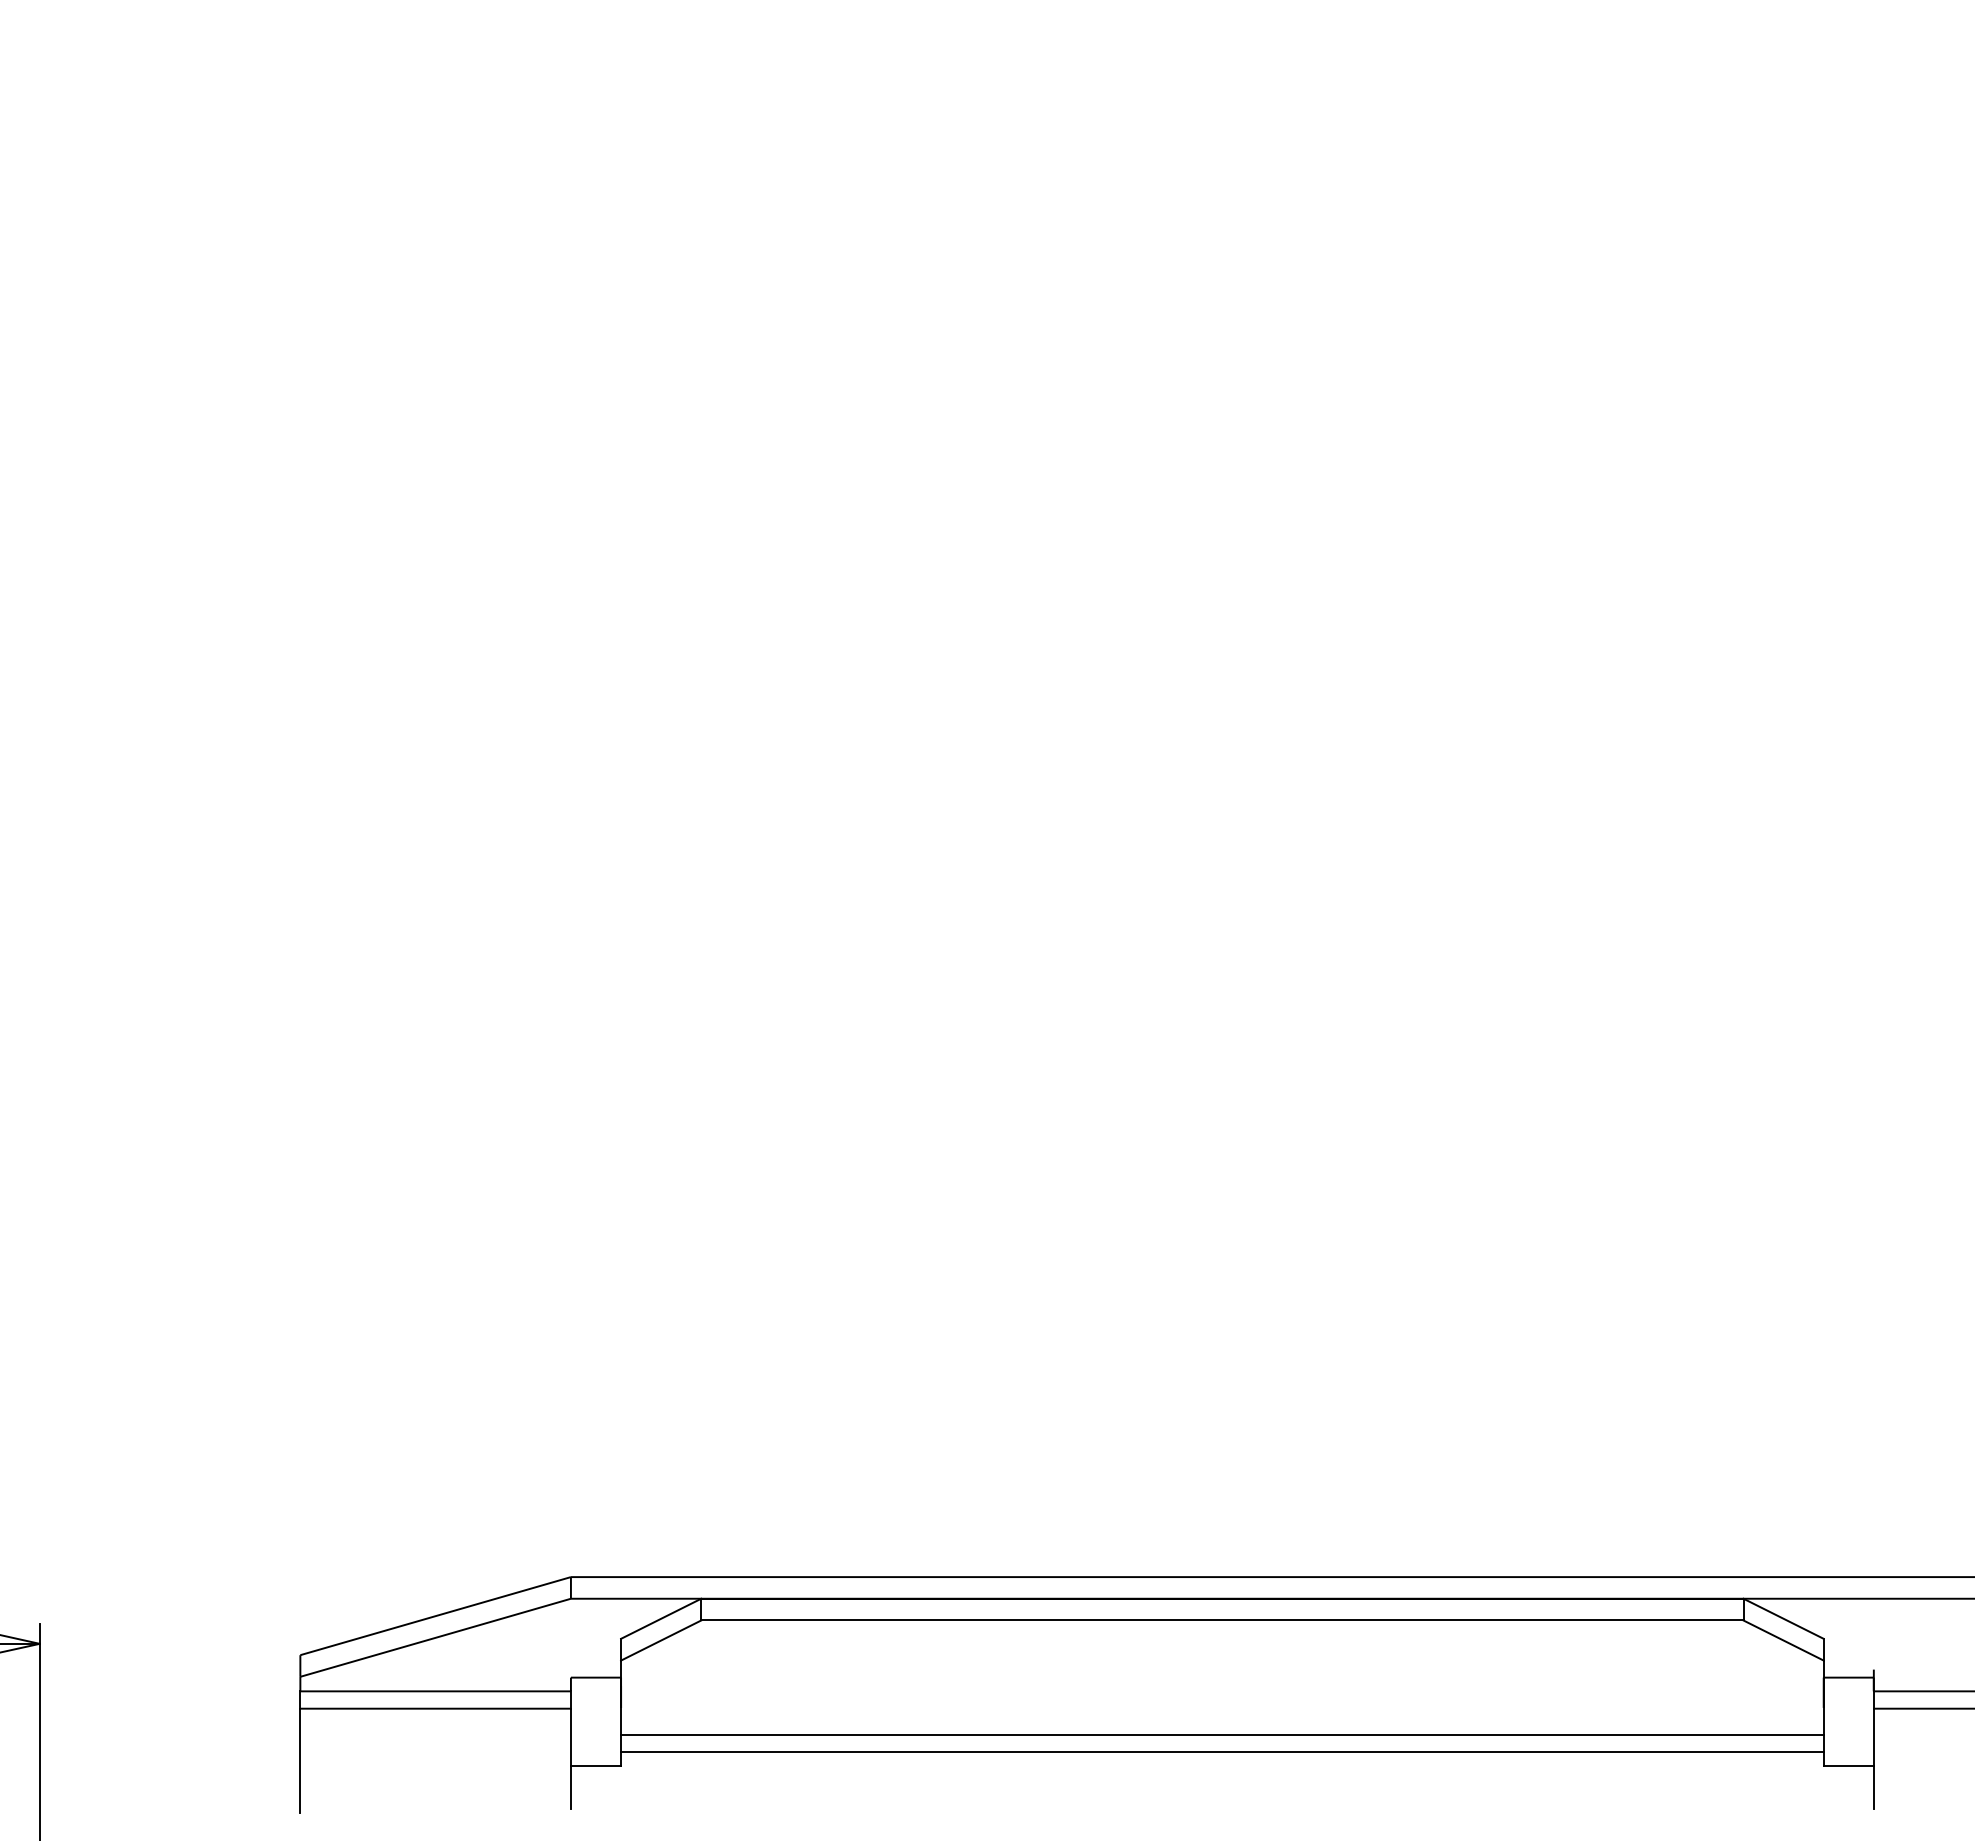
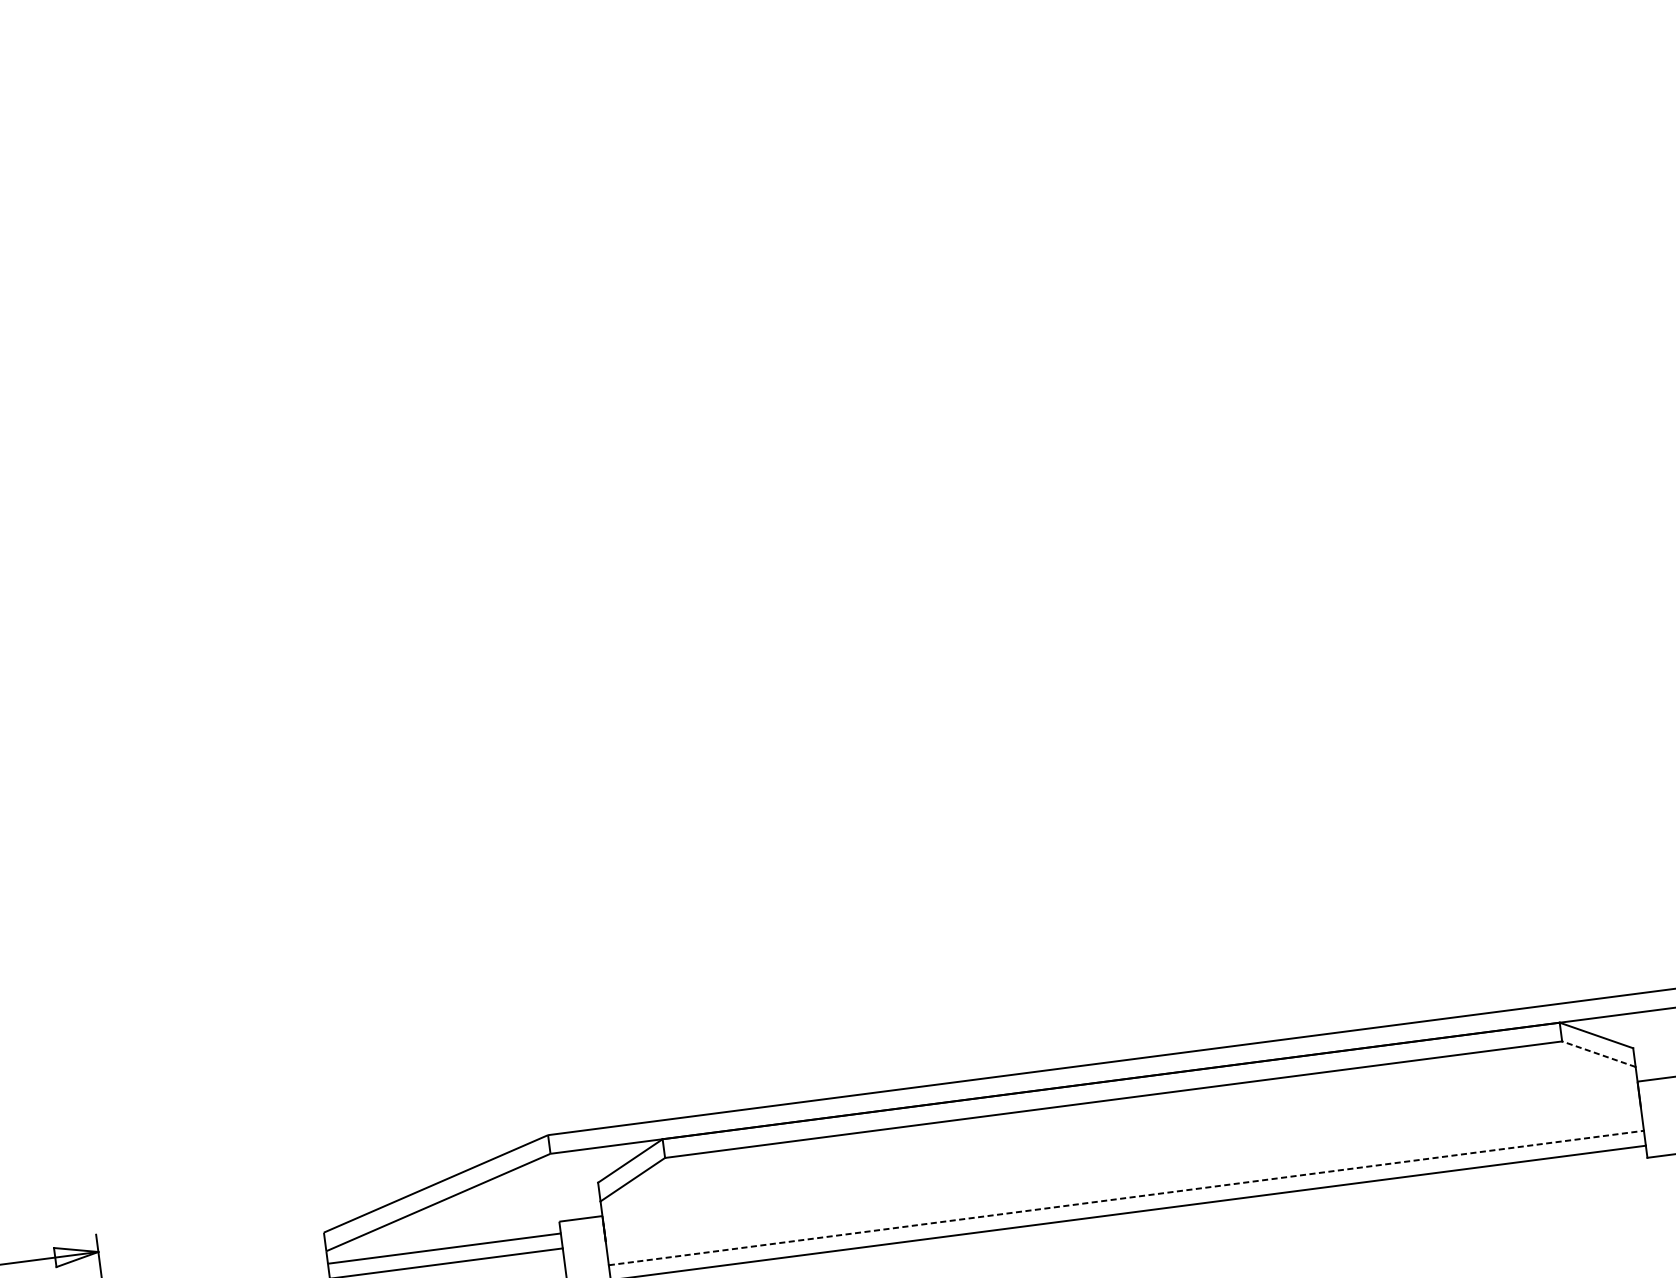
line: (1783, 1640) -> (1598, 1054), solid -> dashed
line: (1222, 1734) -> (1126, 1197), solid -> dashed

